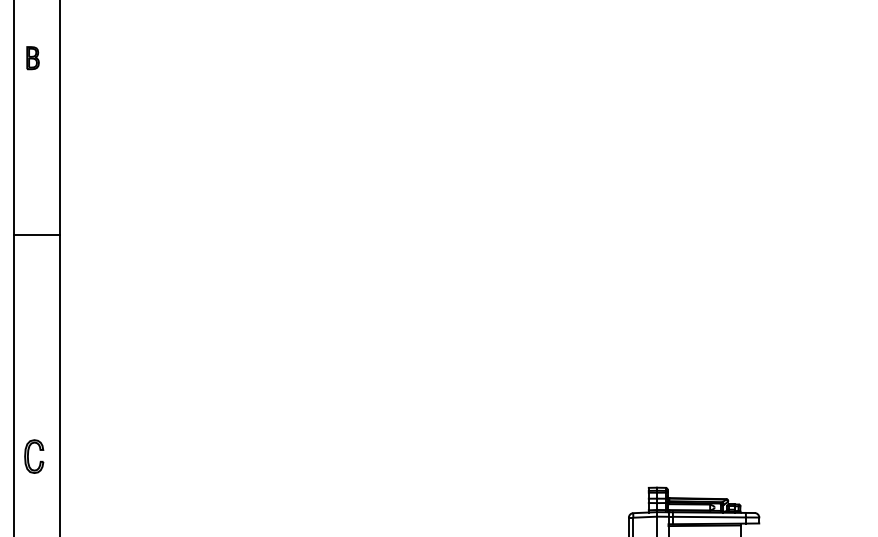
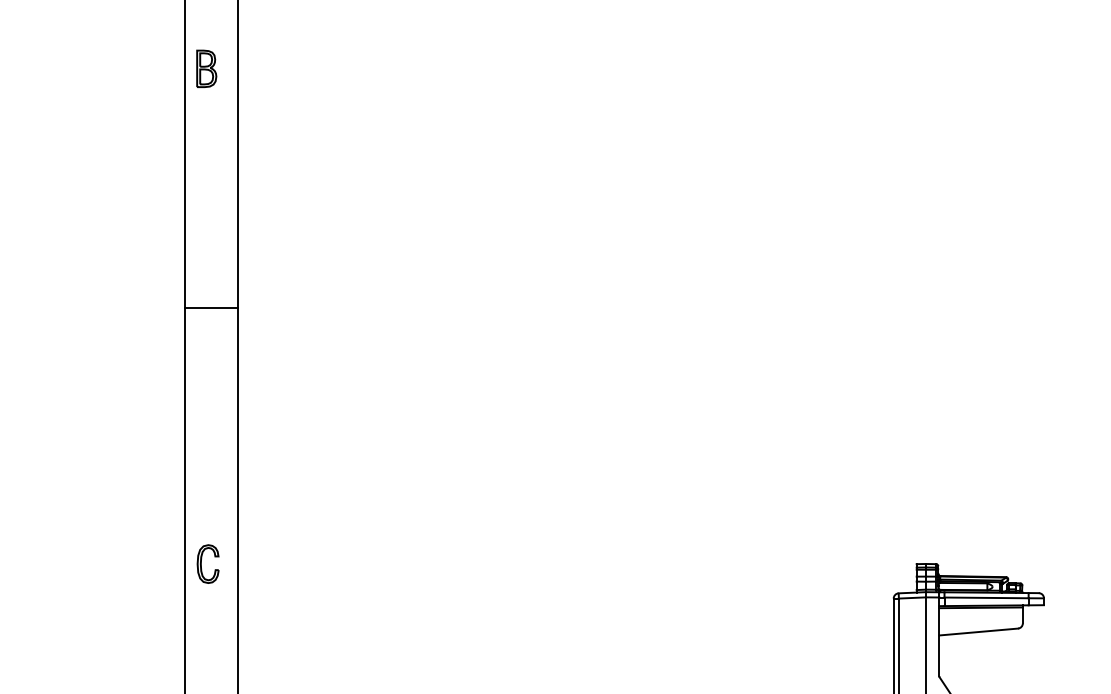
part: (32, 57) -> (206, 68), size x1.43
line: (37, 235) -> (211, 308), moved
part: (33, 456) -> (207, 563), moved

